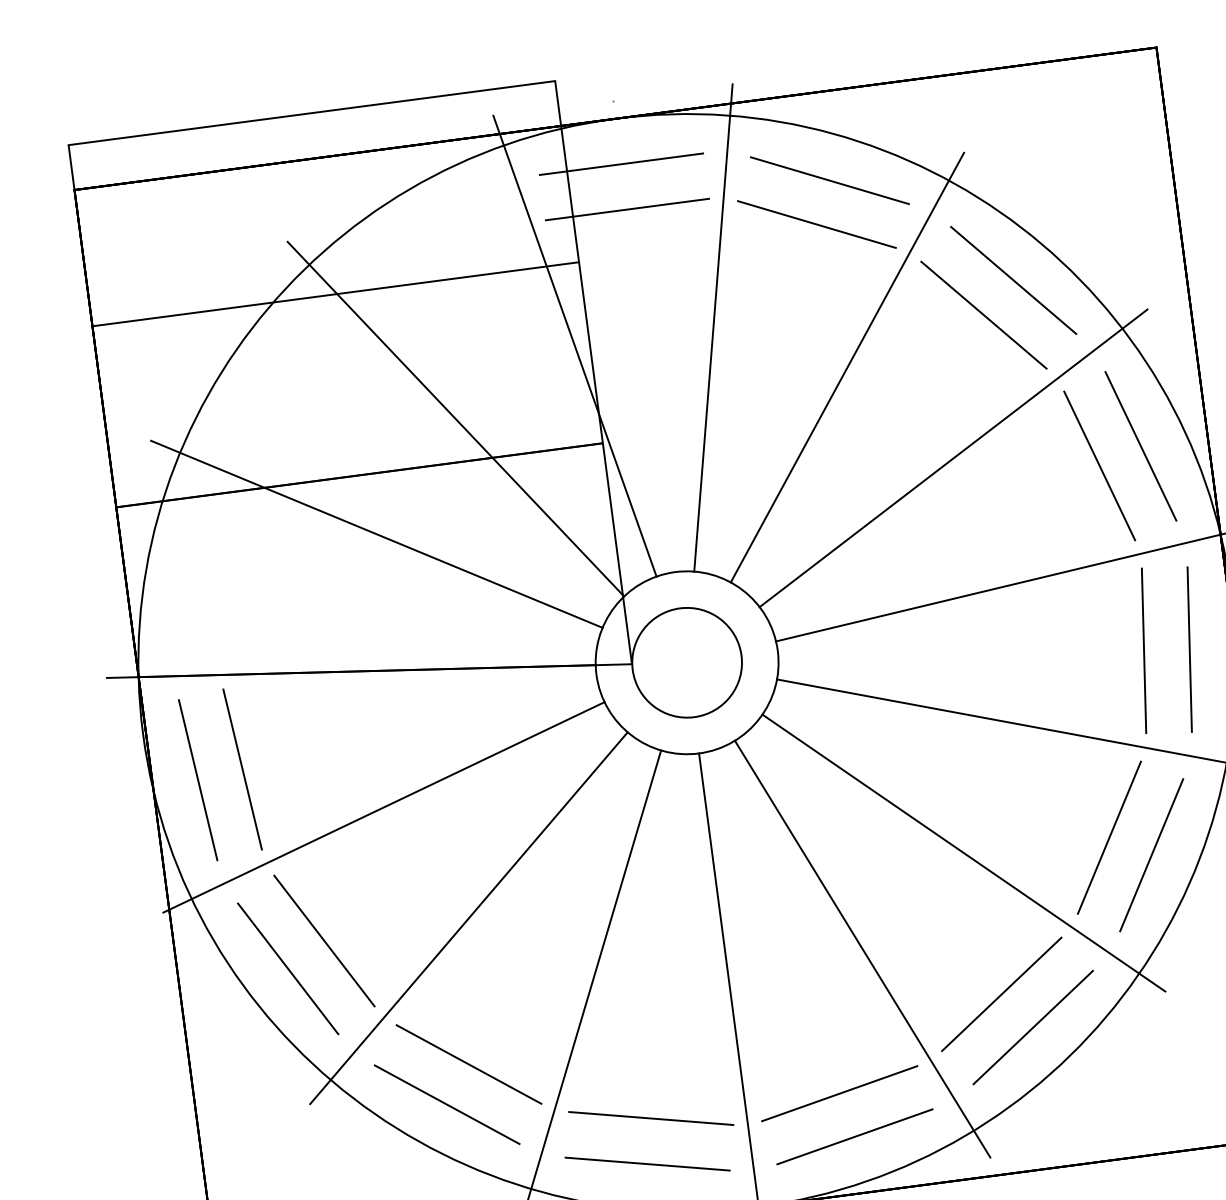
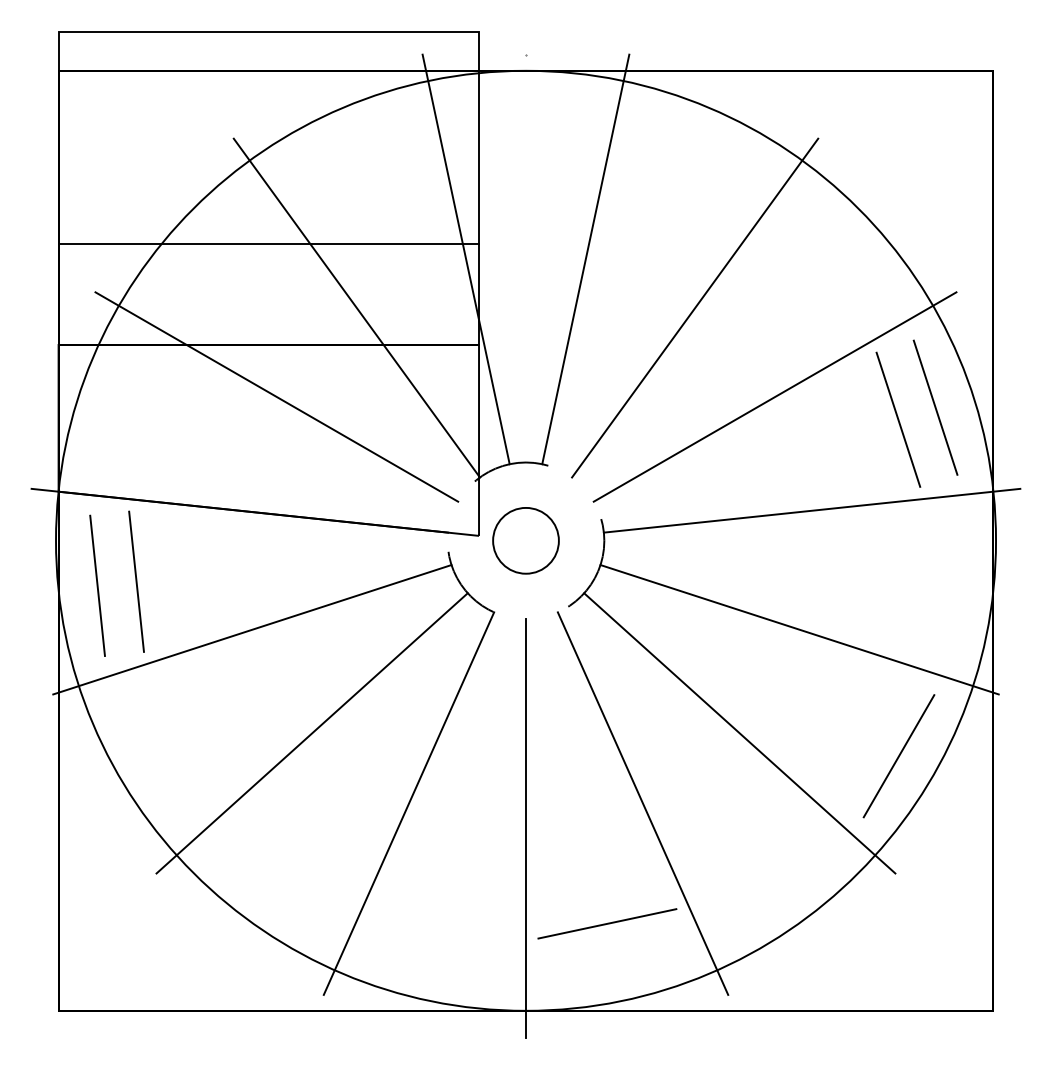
line: (620, 164) -> (525, 110), removed
line: (829, 180) -> (700, 147), removed
line: (626, 209) -> (525, 149), removed
line: (815, 223) -> (684, 182), removed
line: (1012, 280) -> (845, 252), removed
line: (335, 294) -> (268, 243), moved
line: (983, 314) -> (816, 278), removed
line: (1188, 649) -> (953, 585), removed
line: (1144, 650) -> (915, 581), removed
circle: (686, 662) -> (525, 540), solid -> dashed
circle: (687, 662) -> (526, 540), size x0.7
line: (1108, 837) -> (864, 736), removed
line: (323, 940) -> (186, 736), removed
line: (287, 969) -> (152, 756), removed
line: (1002, 994) -> (756, 857), removed
line: (1033, 1026) -> (779, 888), removed
line: (468, 1064) -> (295, 857), removed
line: (446, 1103) -> (272, 888), removed
line: (651, 1118) -> (444, 923), removed
line: (854, 1136) -> (615, 961), removed
line: (647, 1163) -> (436, 961), removed

